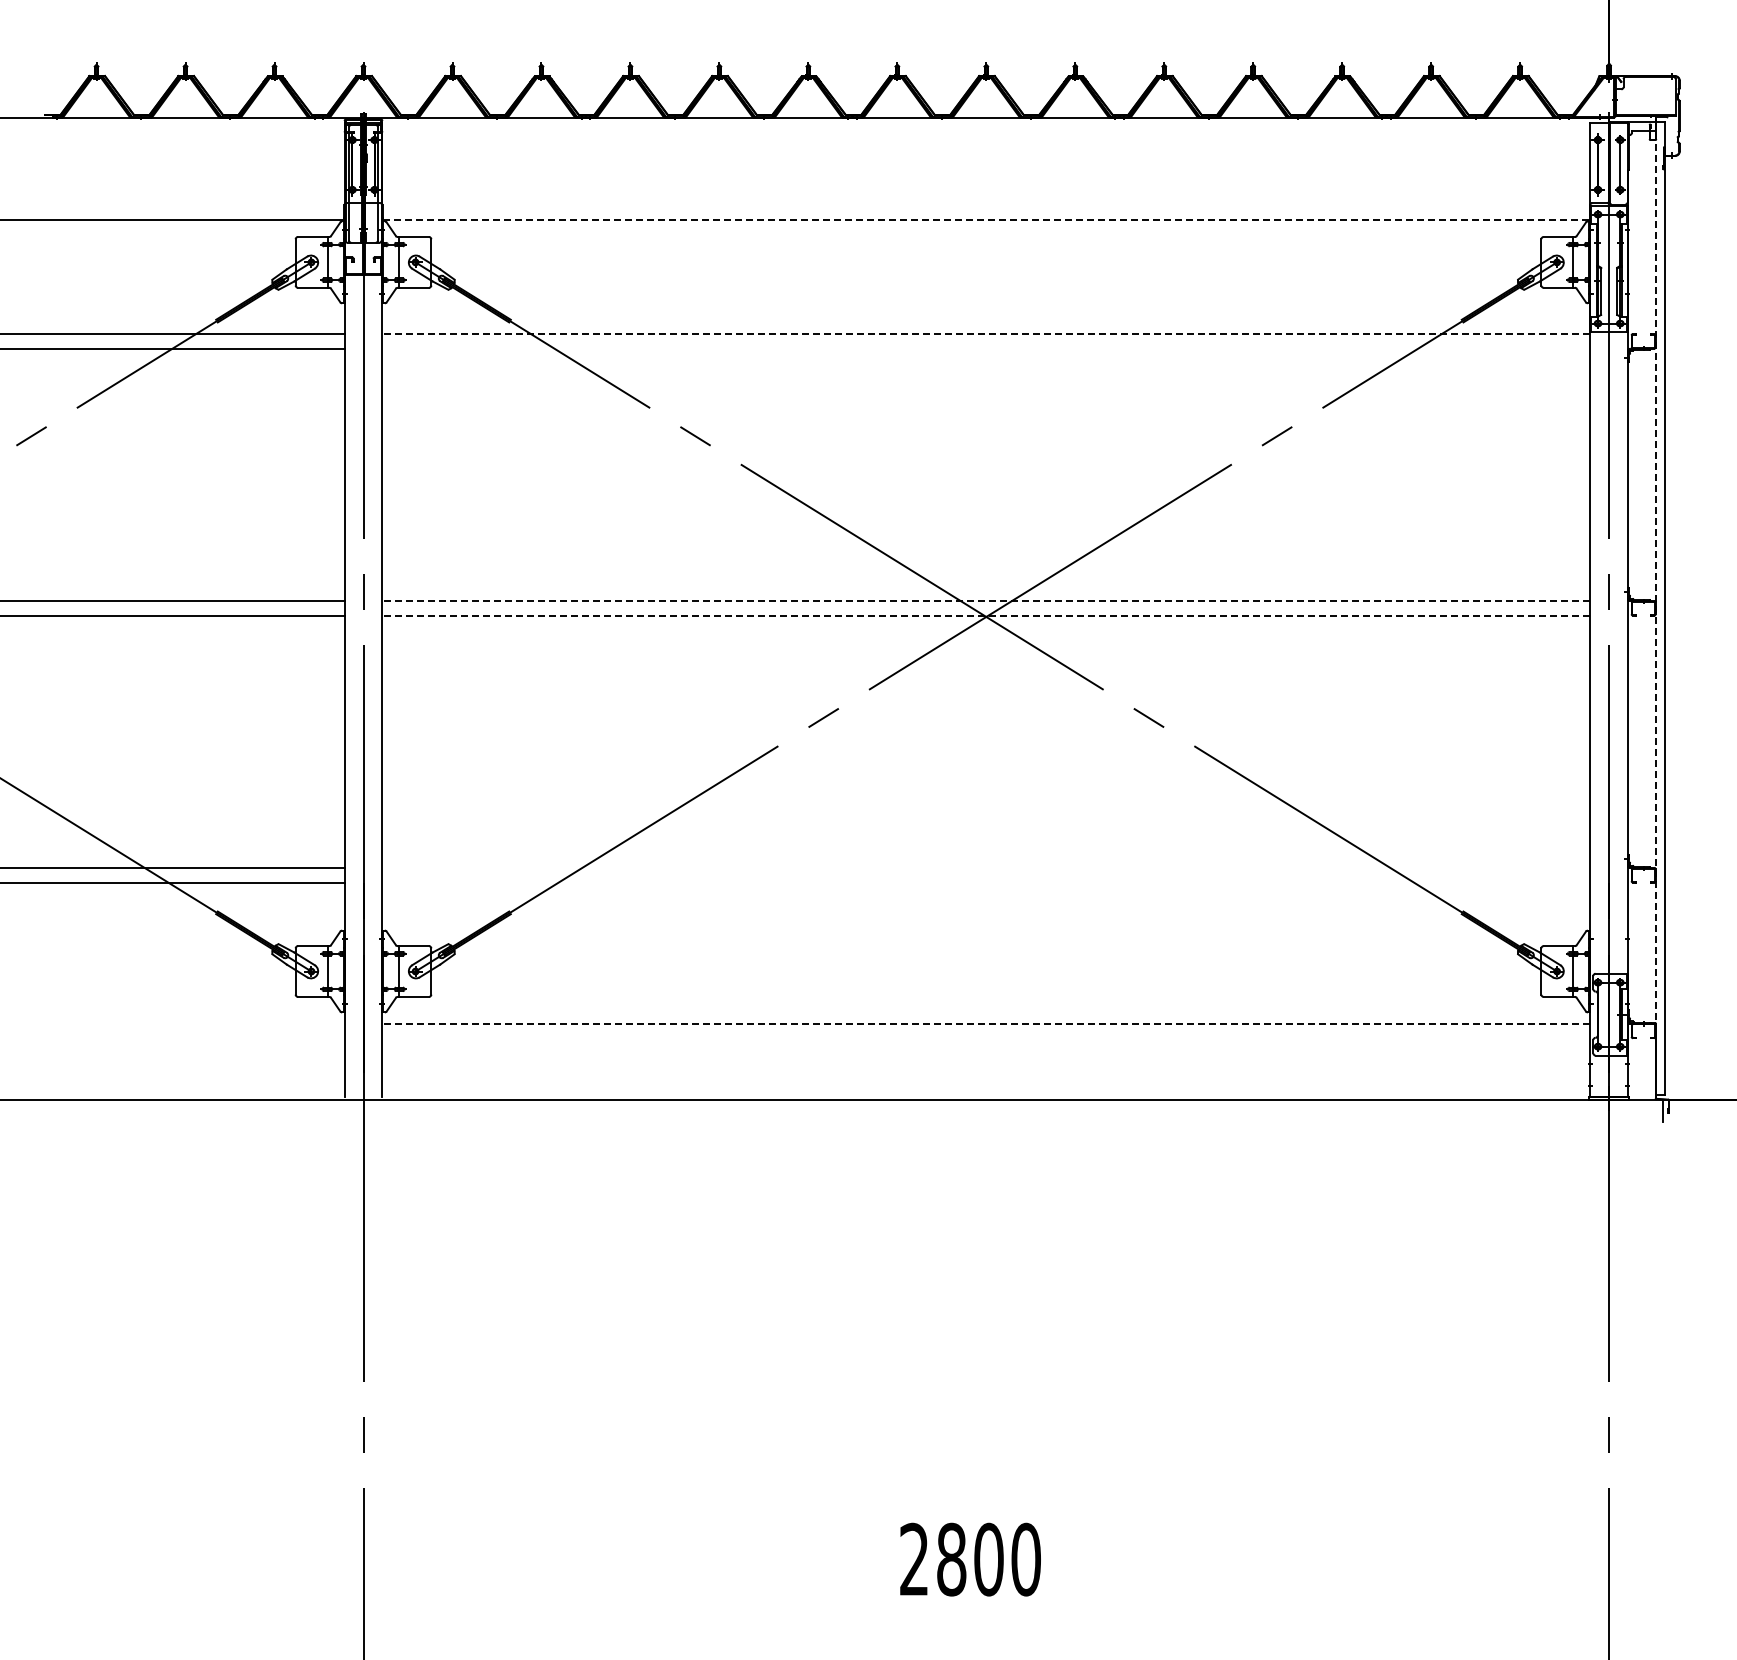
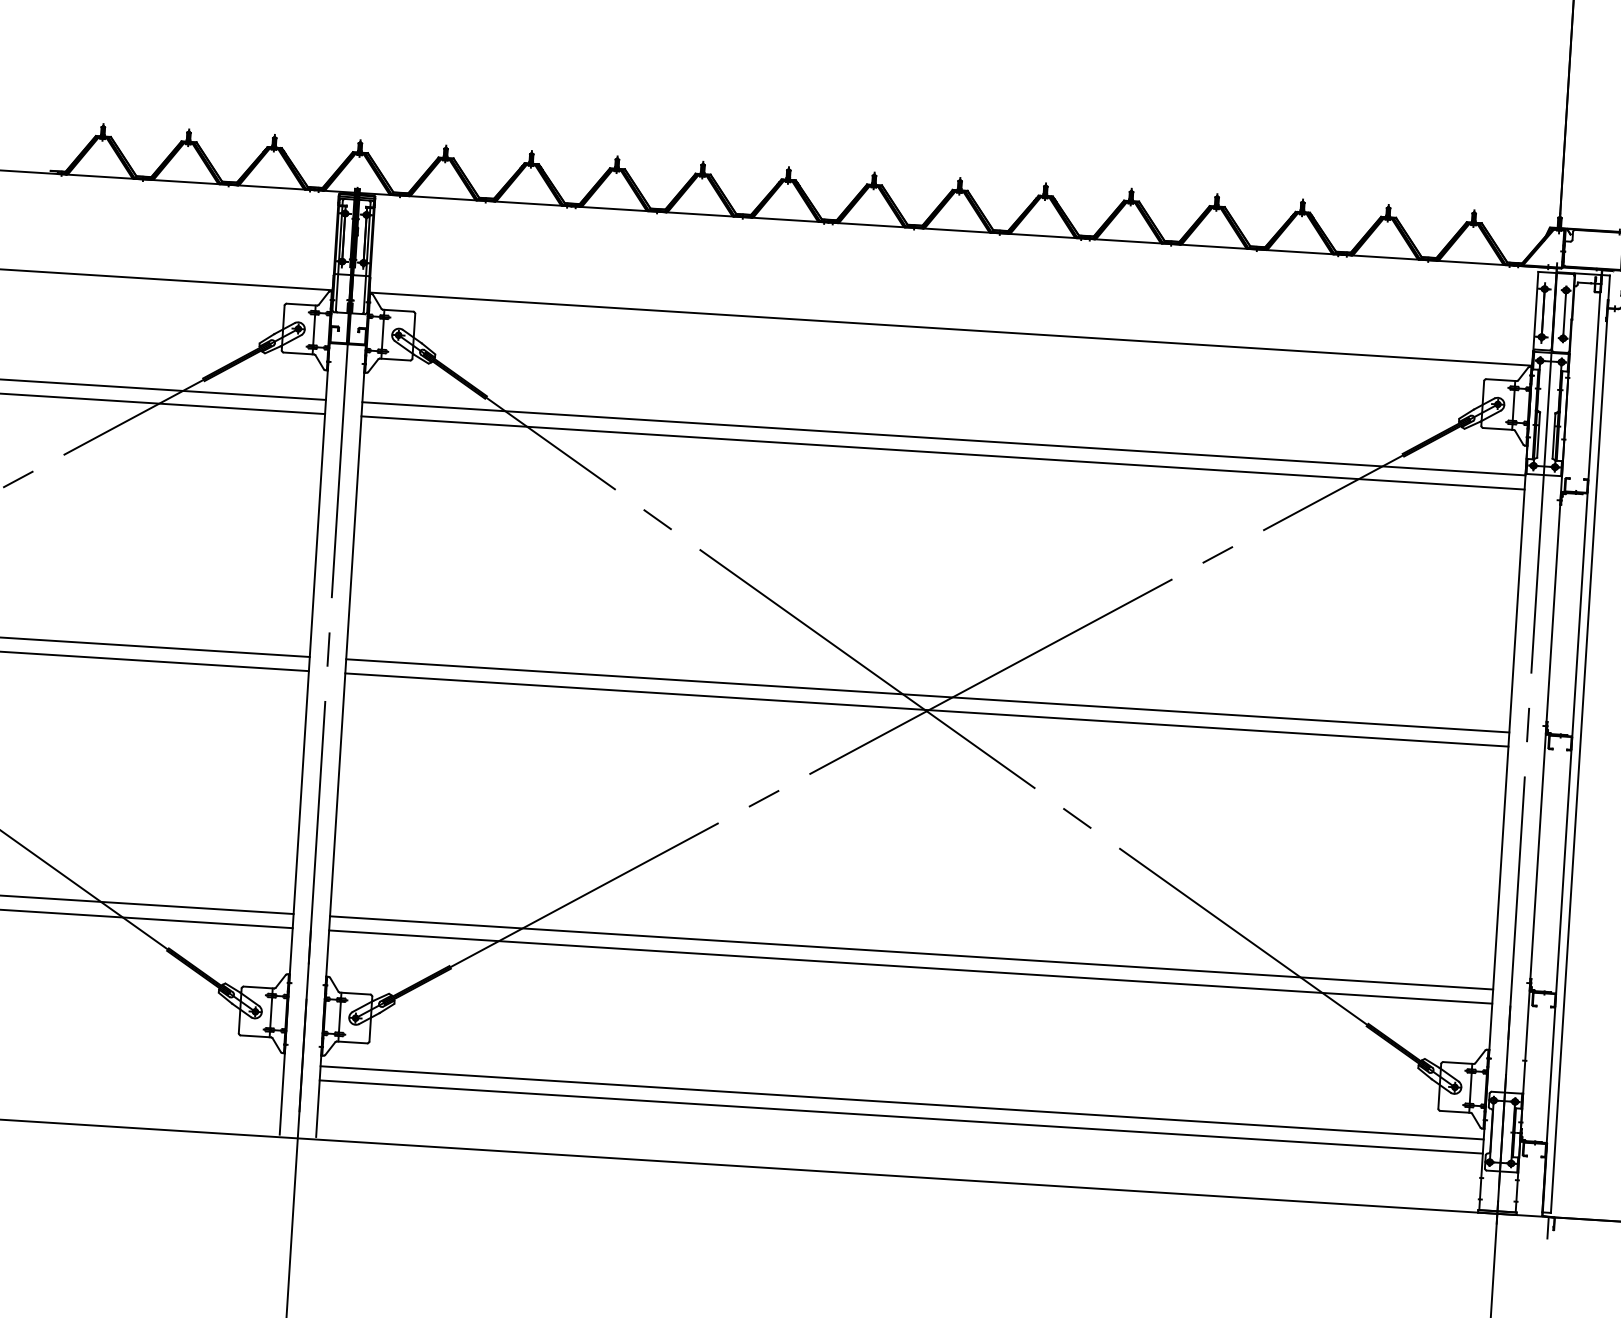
line: (986, 220) -> (950, 329), dashed -> solid
line: (986, 334) -> (944, 439), dashed -> solid
line: (986, 348) -> (943, 452), added
line: (986, 600) -> (927, 695), dashed -> solid
line: (1655, 608) -> (1571, 743), dashed -> solid
line: (986, 615) -> (927, 709), dashed -> solid
line: (986, 867) -> (911, 952), added
line: (986, 882) -> (910, 967), added
line: (986, 1023) -> (902, 1102), dashed -> solid
line: (986, 1038) -> (901, 1117), added

